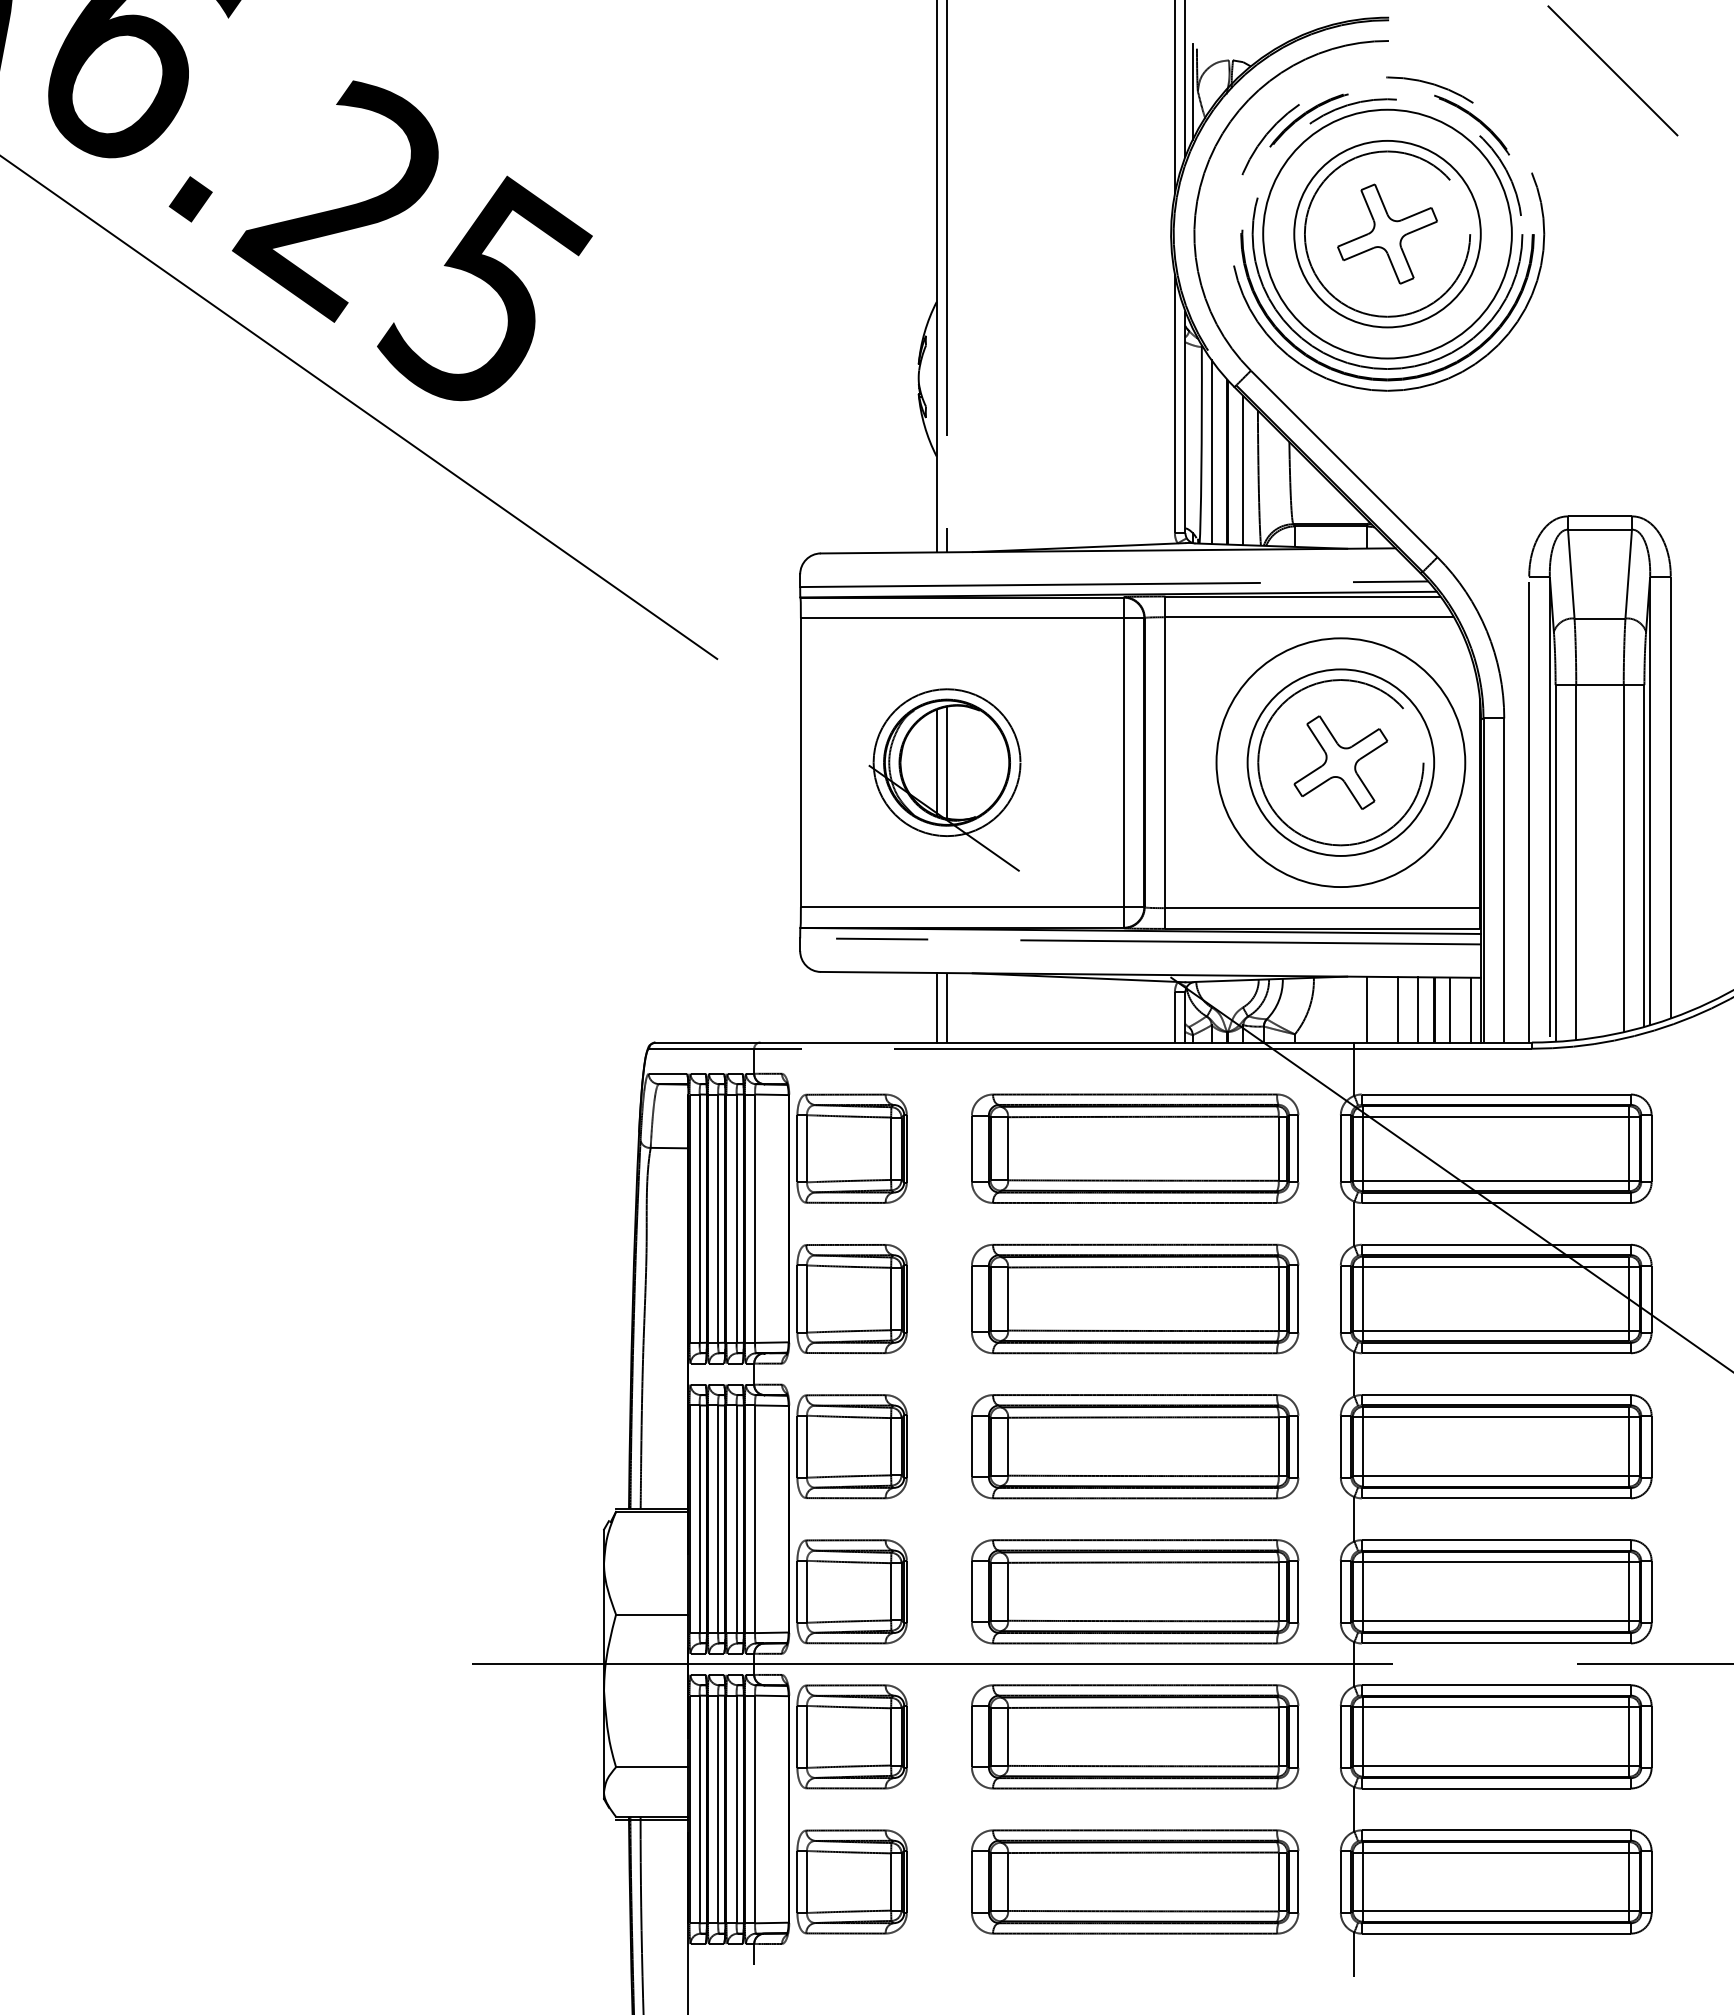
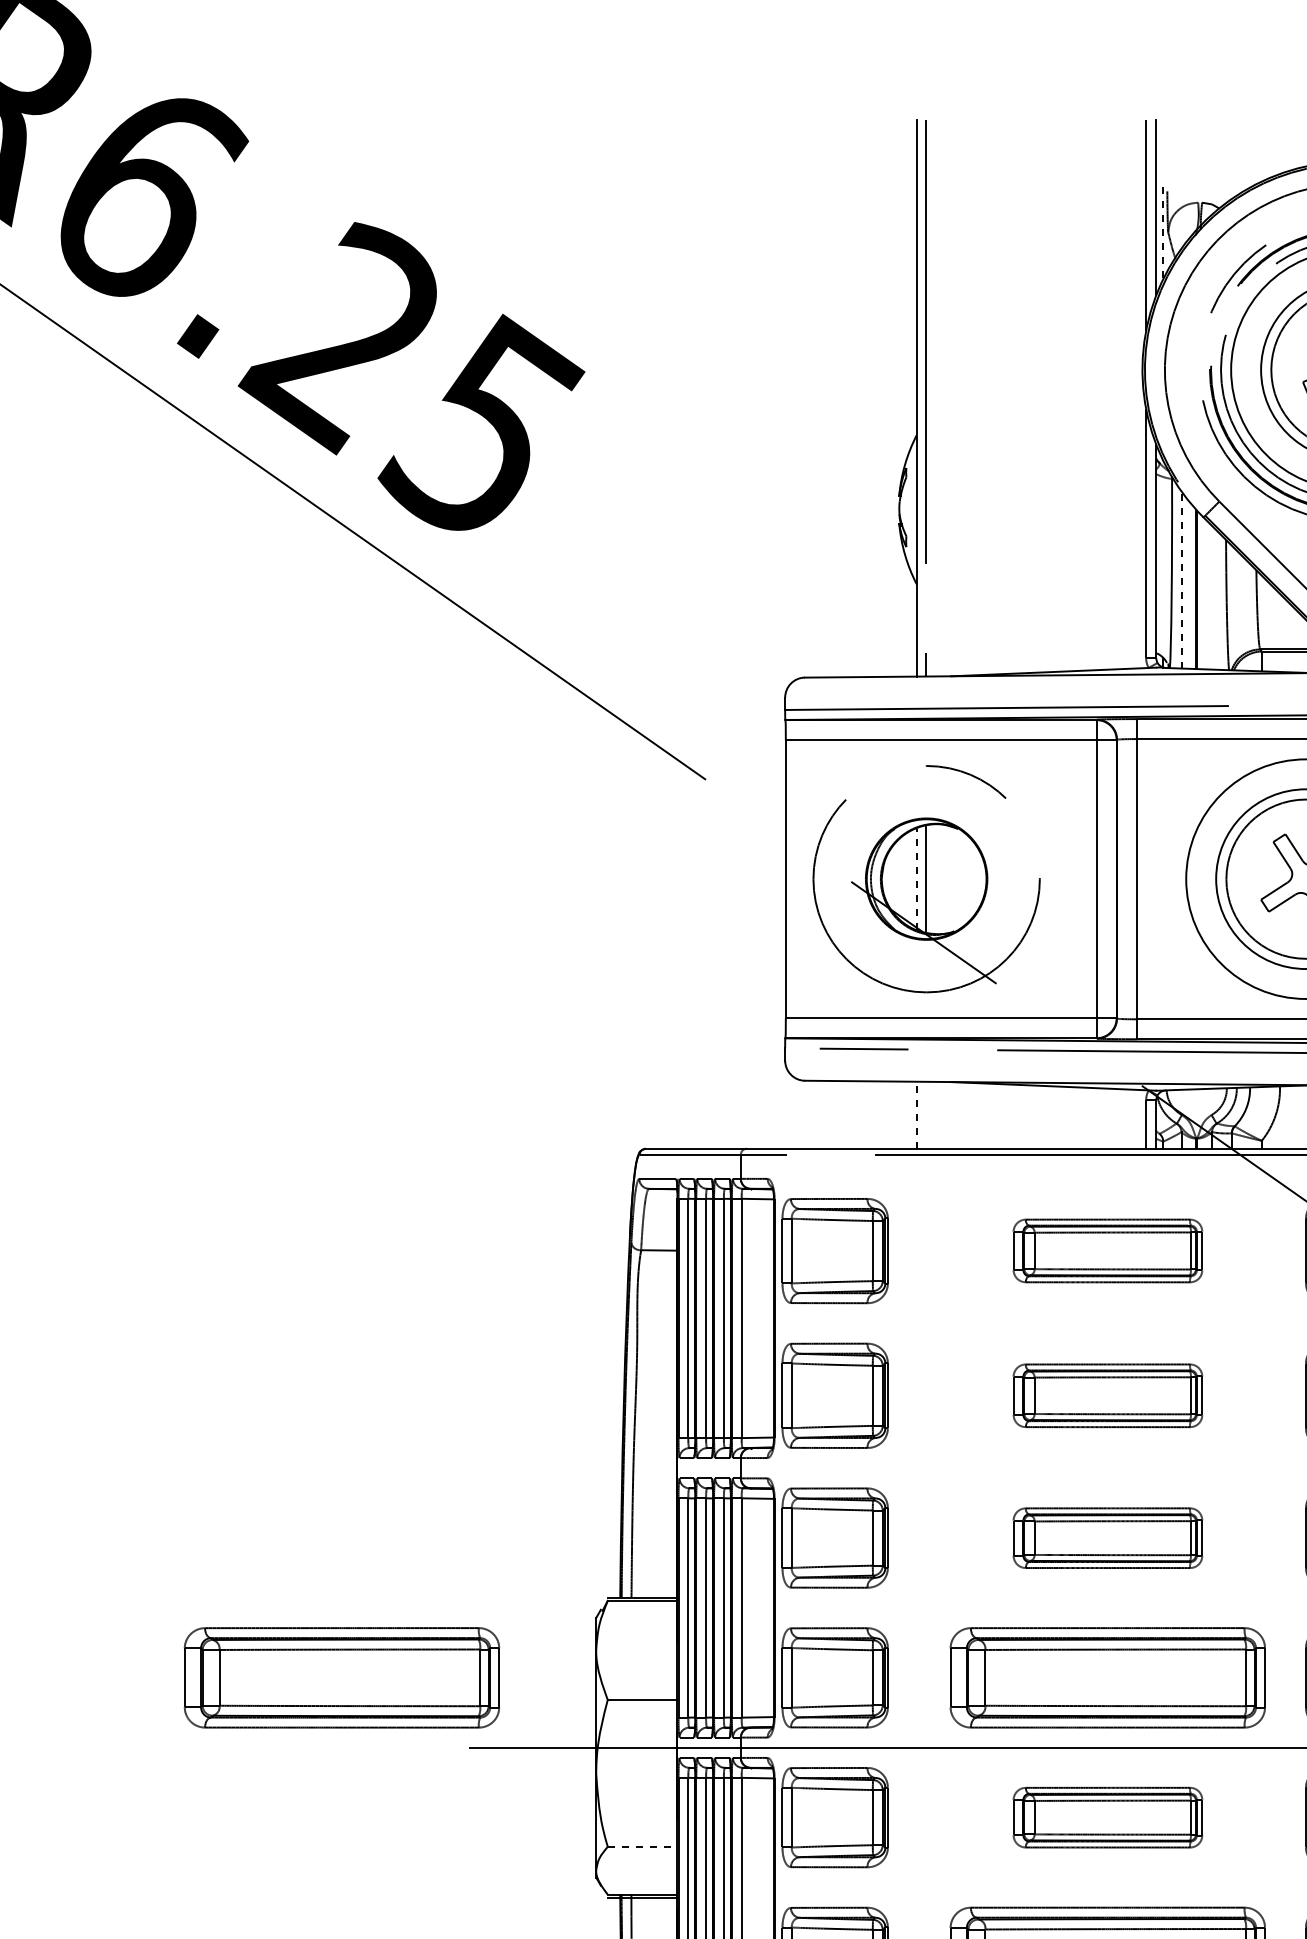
line: (1192, 92) -> (1163, 233), solid -> dashed
line: (1211, 452) -> (1181, 580), solid -> dashed
line: (1243, 470) -> (1212, 597), removed
circle: (946, 762) -> (926, 878), size x1.6
line: (936, 763) -> (916, 879), solid -> dashed
line: (936, 1007) -> (916, 1114), solid -> dashed
line: (946, 1007) -> (926, 1114), removed
part: (1135, 1148) -> (1108, 1250), size x0.6
part: (1135, 1298) -> (1108, 1395), size x0.6
part: (1135, 1446) -> (1108, 1537), size x0.6
part: (340, 1591) -> (342, 1677), added
part: (1135, 1736) -> (1108, 1817), size x0.6
line: (652, 1767) -> (642, 1847), solid -> dashed

